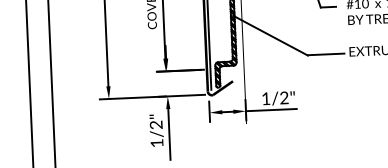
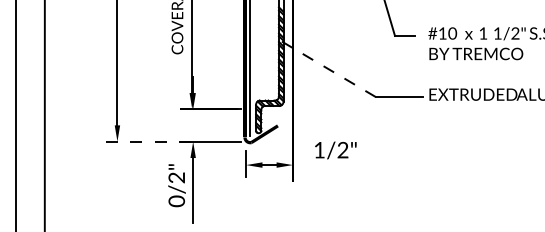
line: (270, 35) -> (328, 69), solid -> dashed
line: (133, 97) -> (148, 141), solid -> dashed
line: (271, 110) -> (325, 165), removed
text: (156, 143) -> (176, 201), 1/2" -> 0/2"

